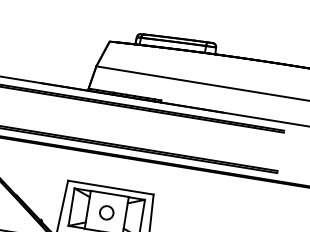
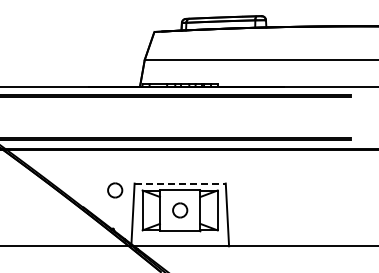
part: (49, 184) -> (115, 190), added
line: (111, 187) -> (180, 183), solid -> dashed

